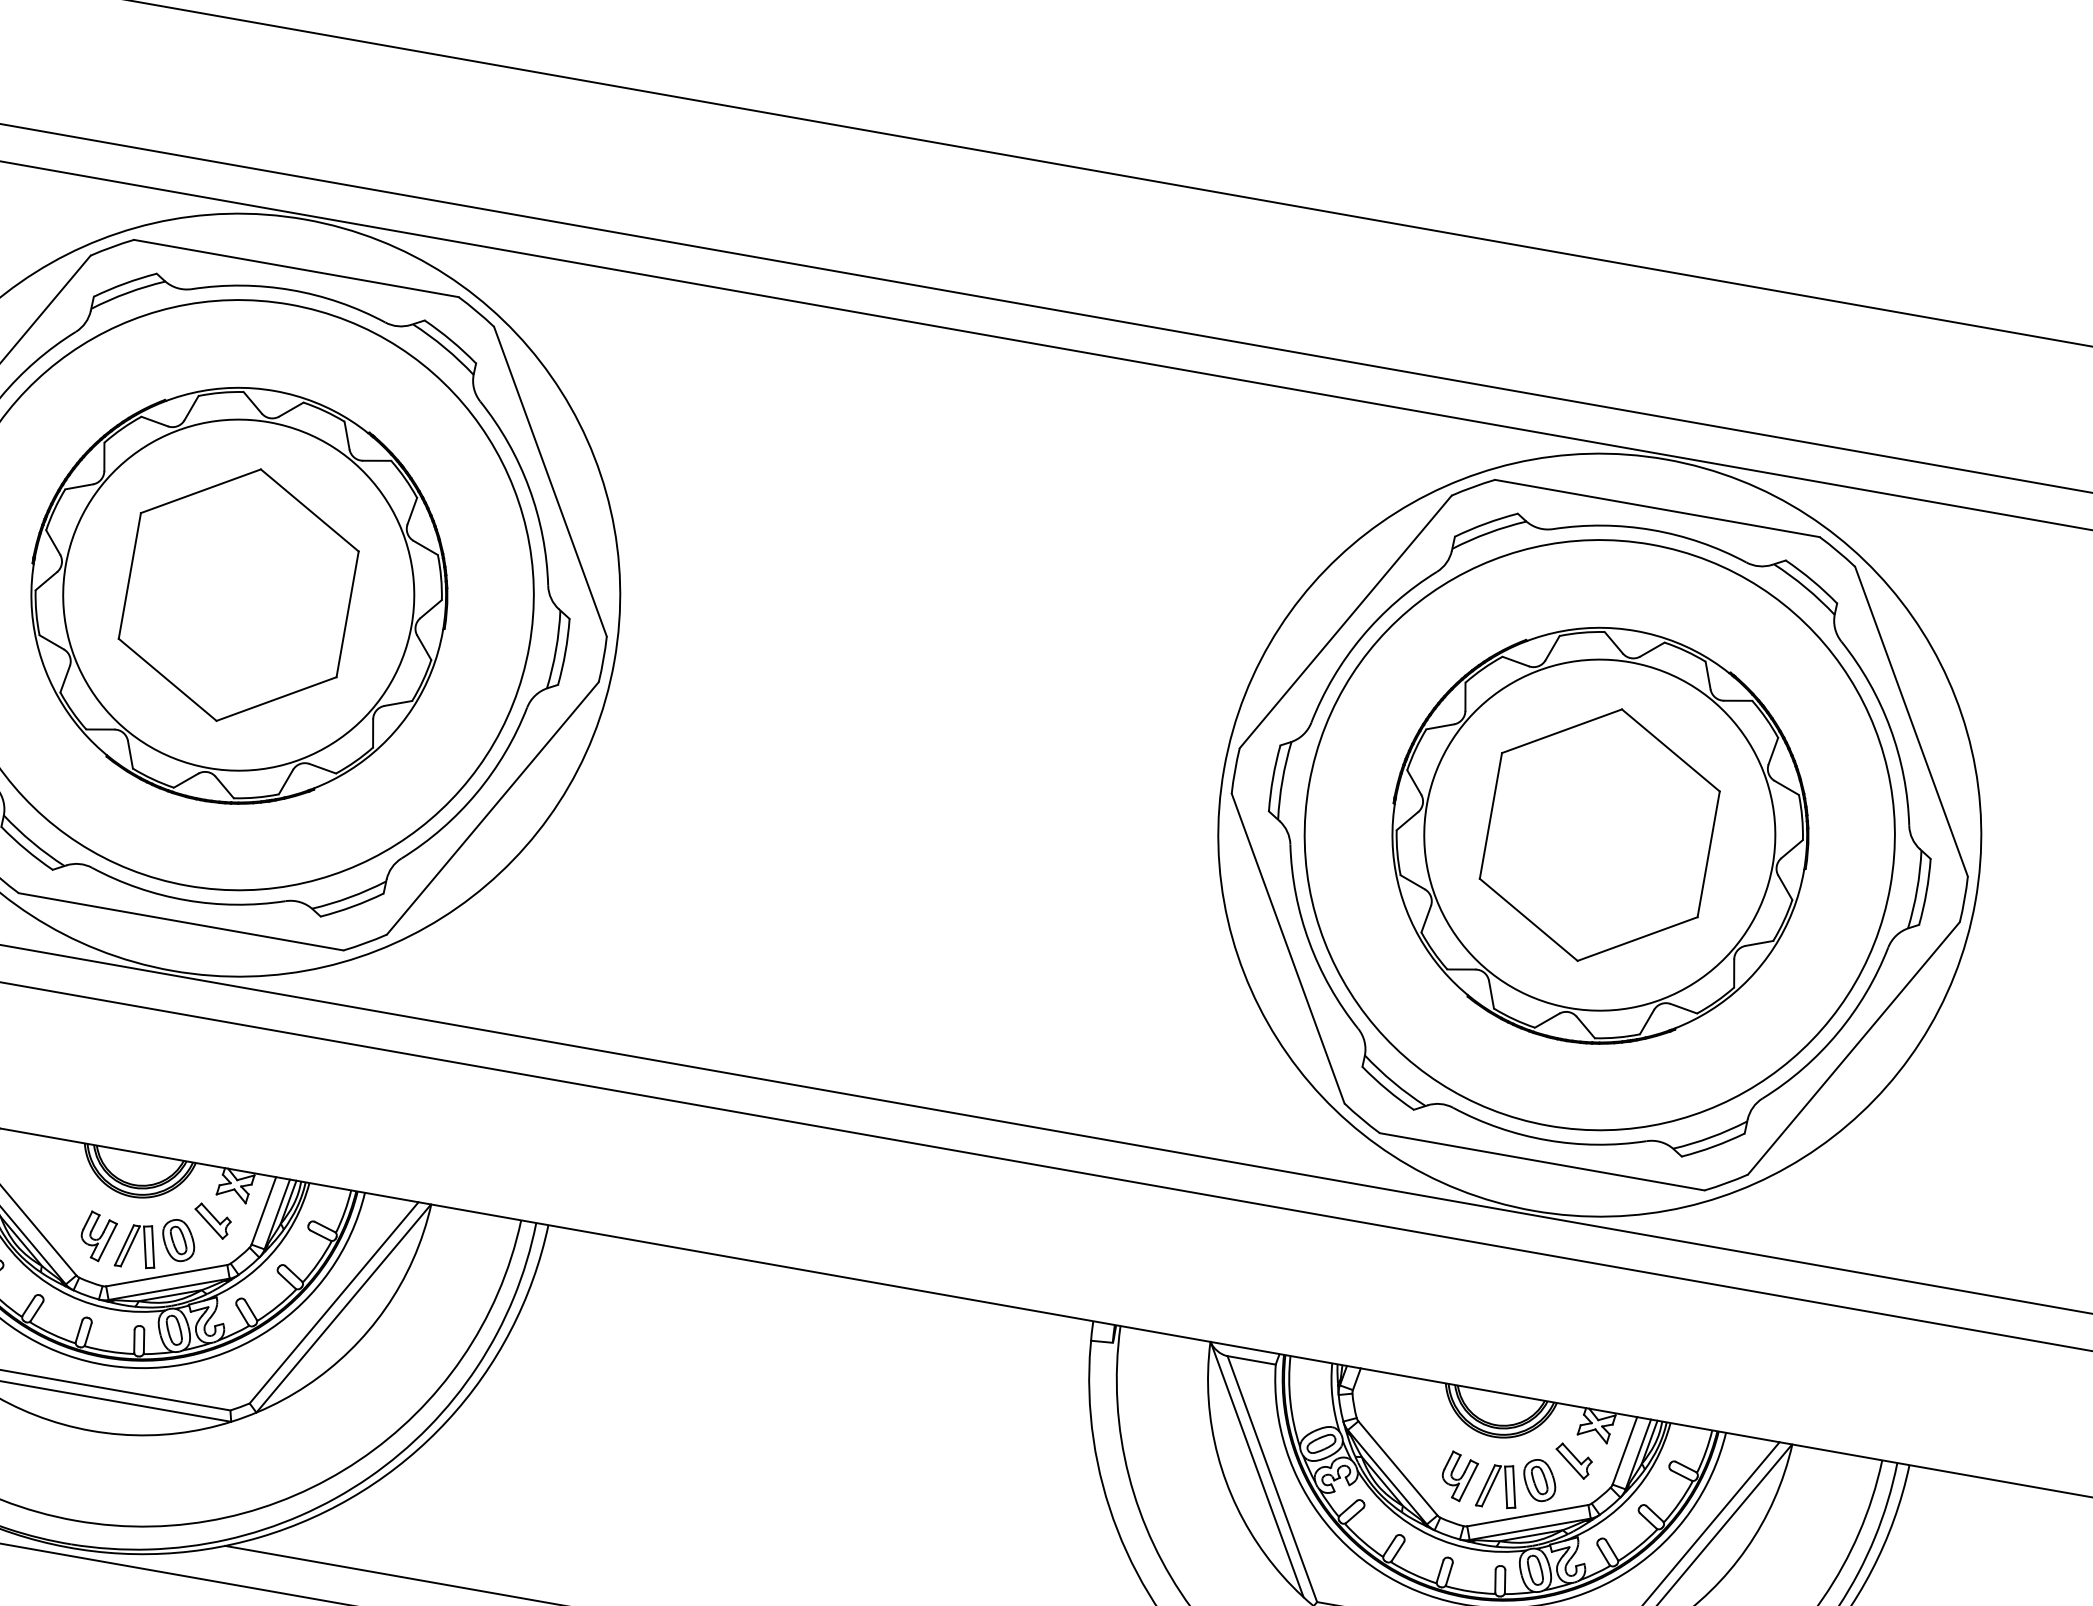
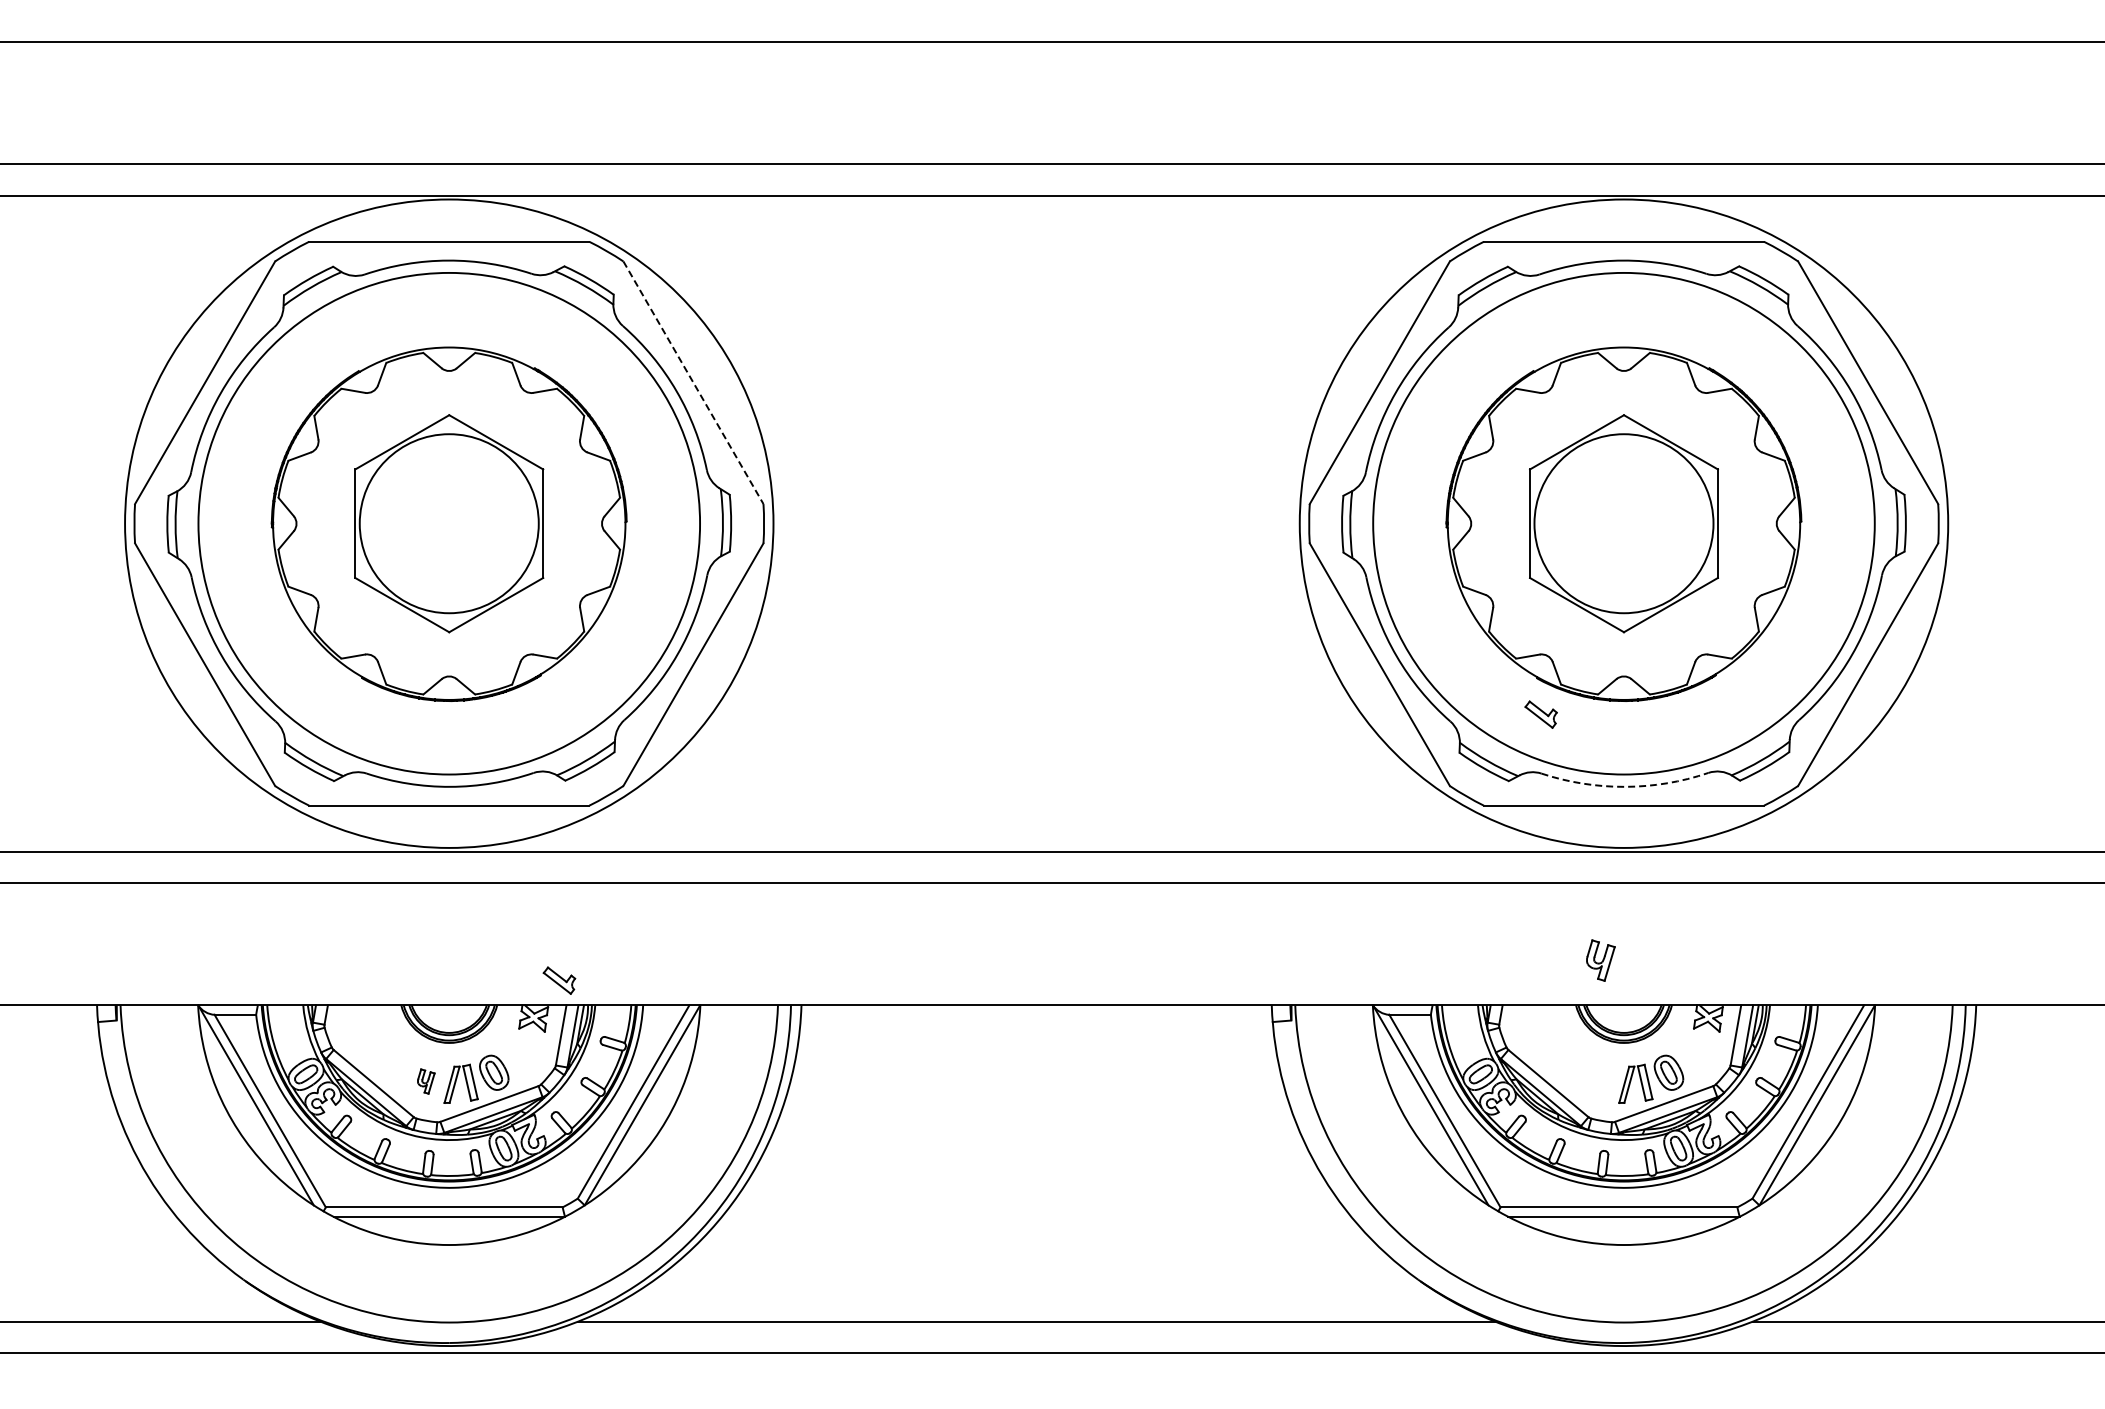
line: (550, 482) -> (693, 383), solid -> dashed
circle: (239, 594) -> (449, 523), size x0.6
circle: (1599, 834) -> (1623, 523), size x0.6
arc: (1546, 1139) -> (1624, 786), solid -> dashed
part: (212, 1220) -> (559, 980), moved
part: (98, 1236) -> (426, 1081), size x0.6
part: (1572, 1460) -> (1540, 714), moved
part: (1458, 1476) -> (1600, 960), moved

